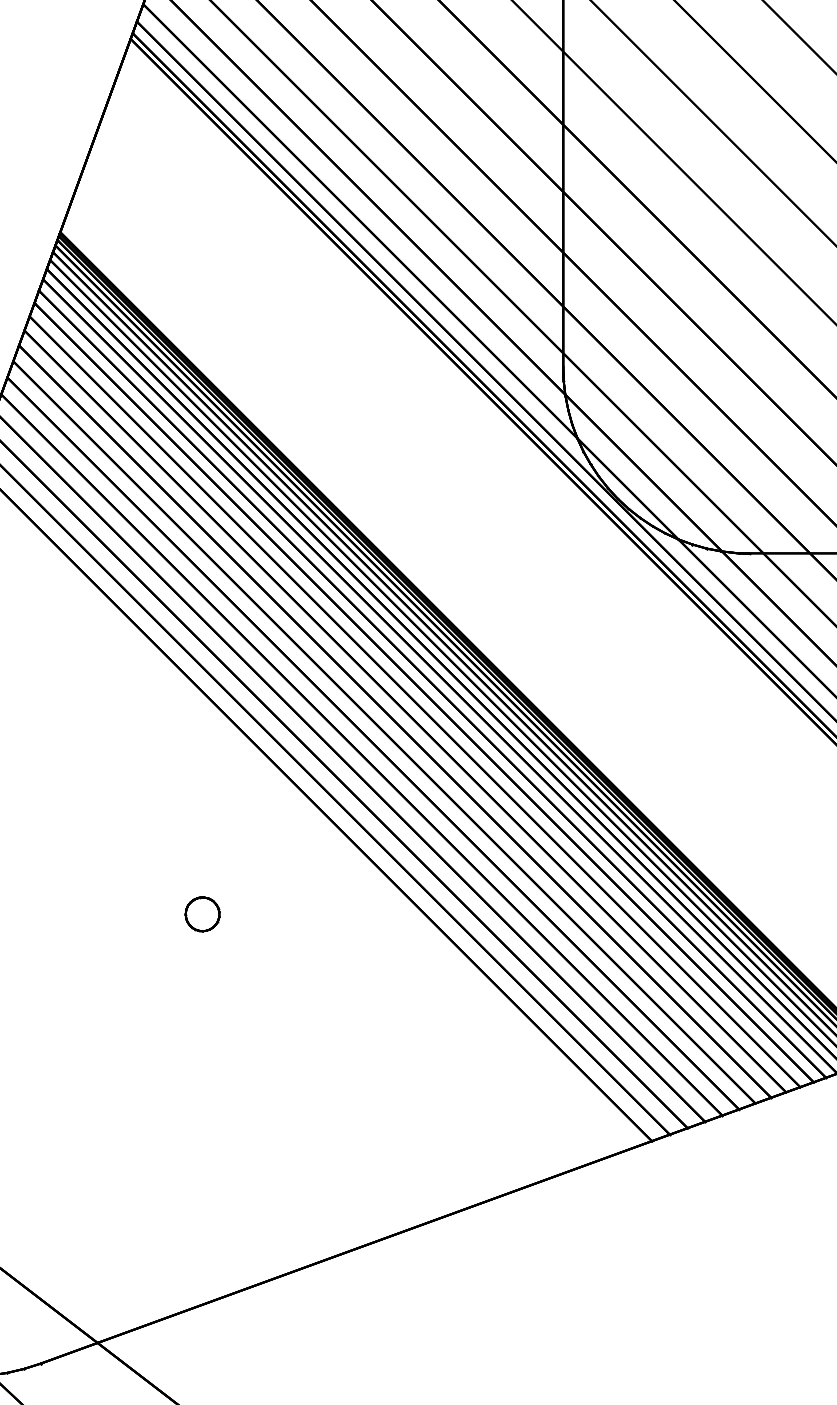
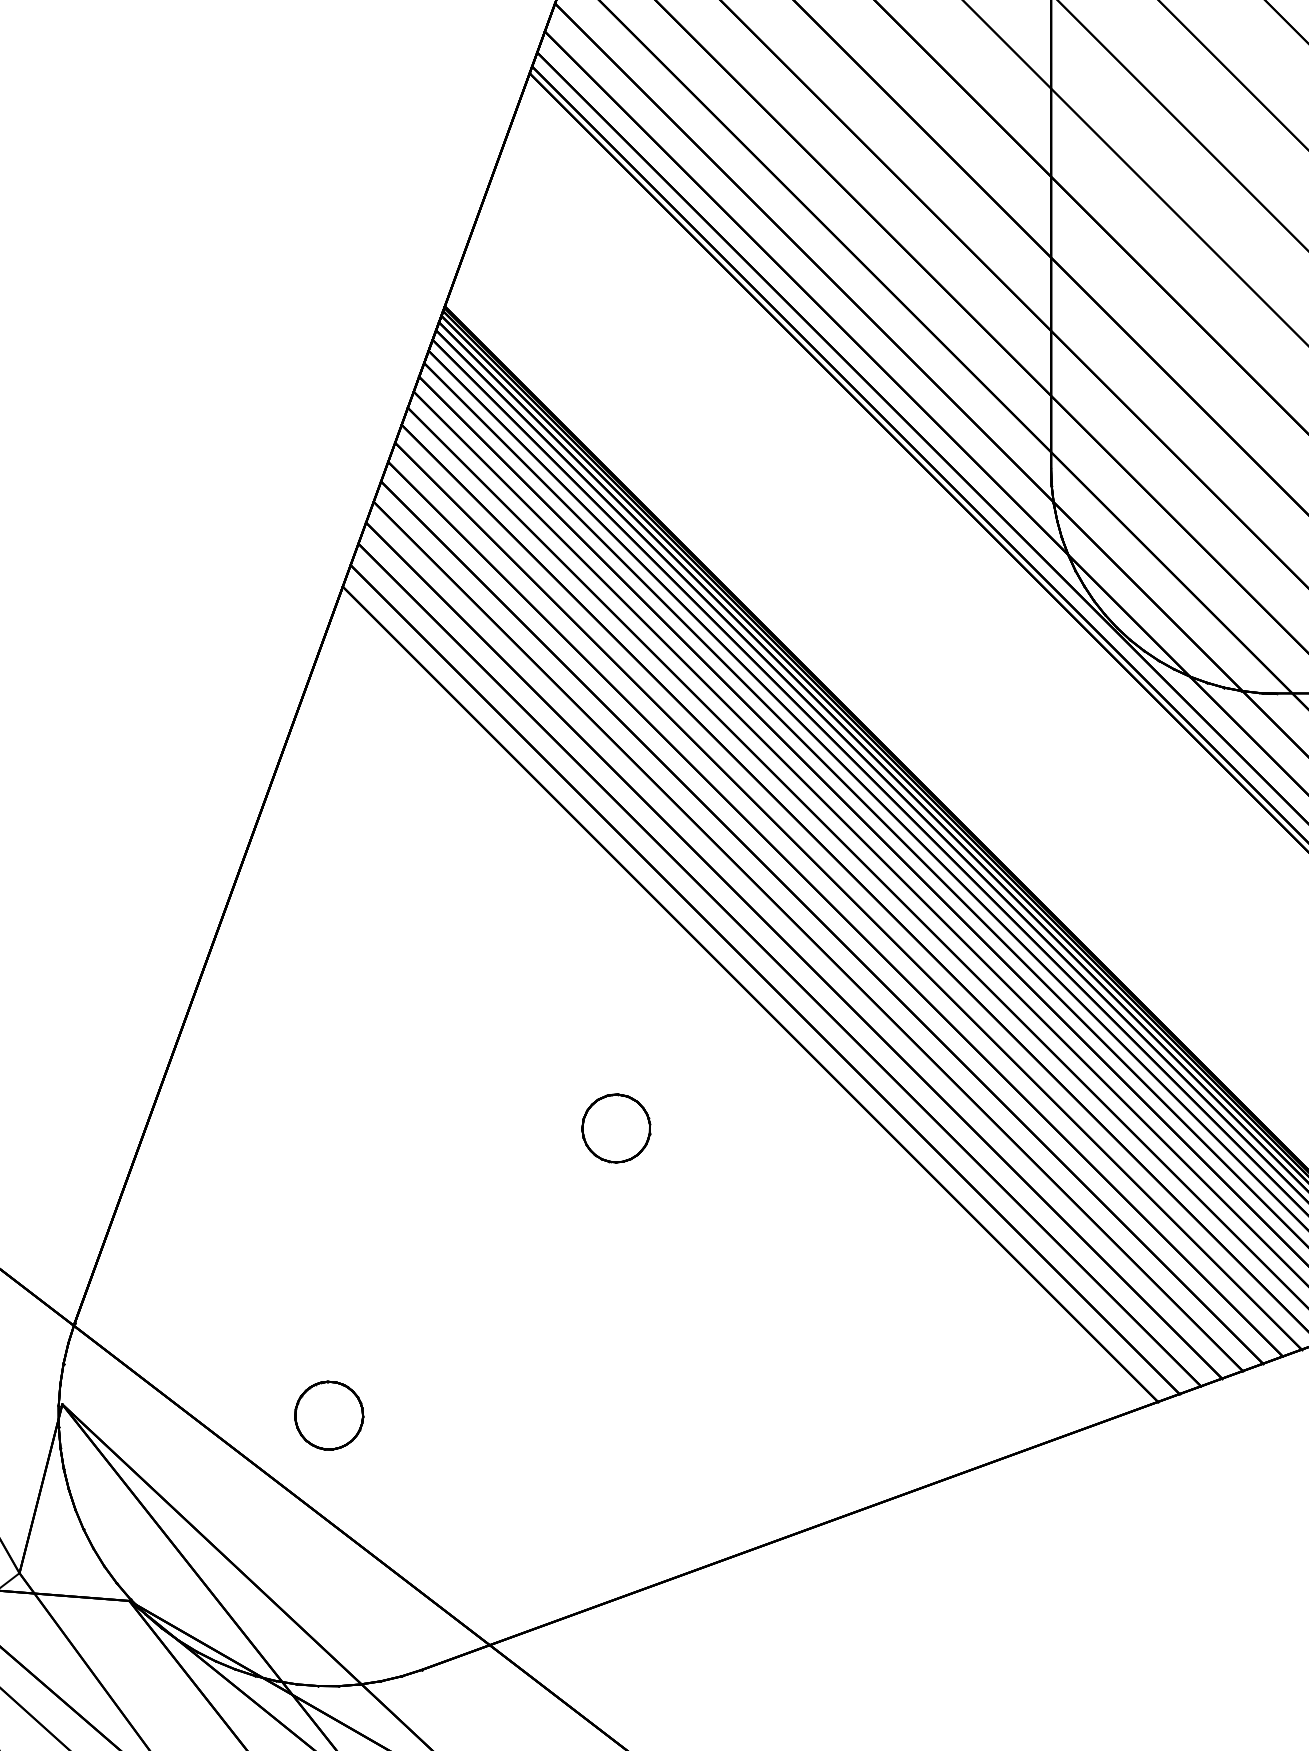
part: (202, 914) -> (616, 1128), size x1.67

